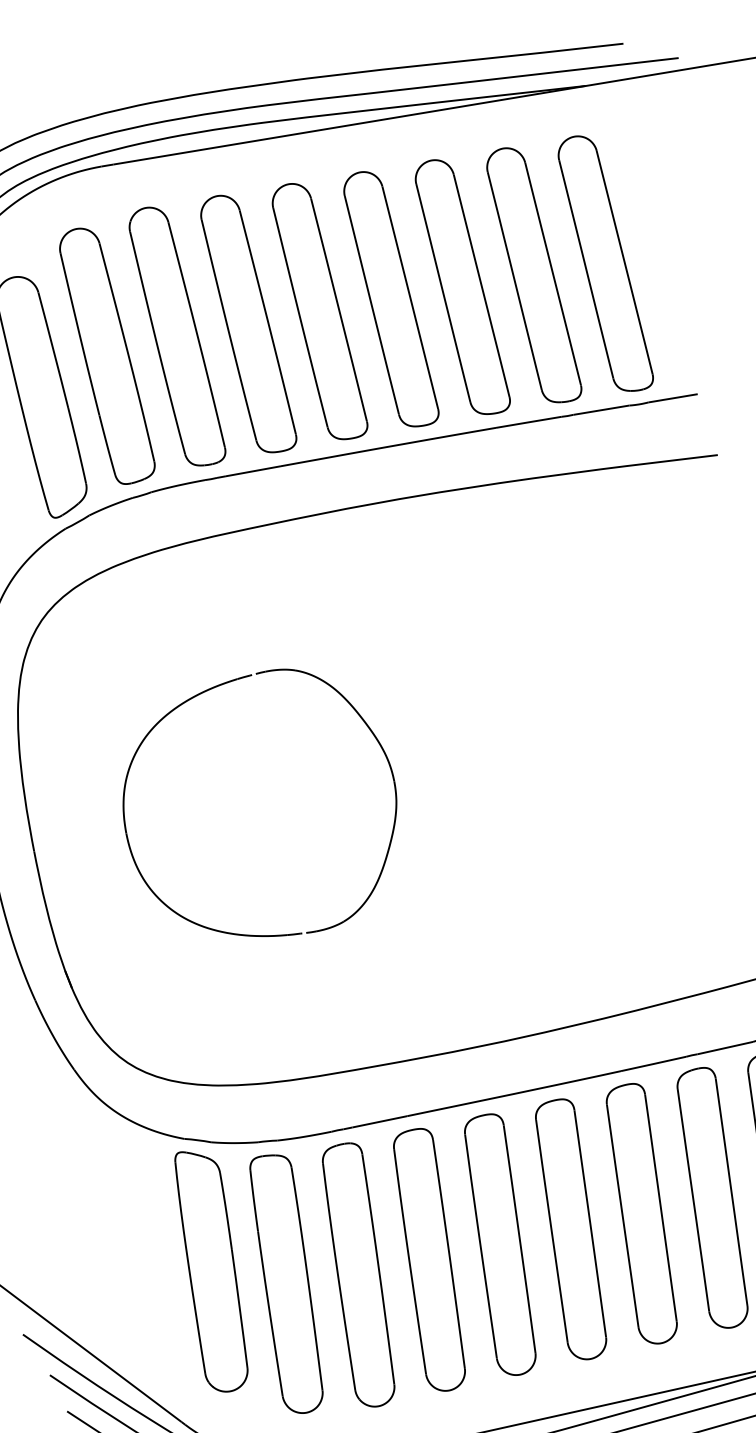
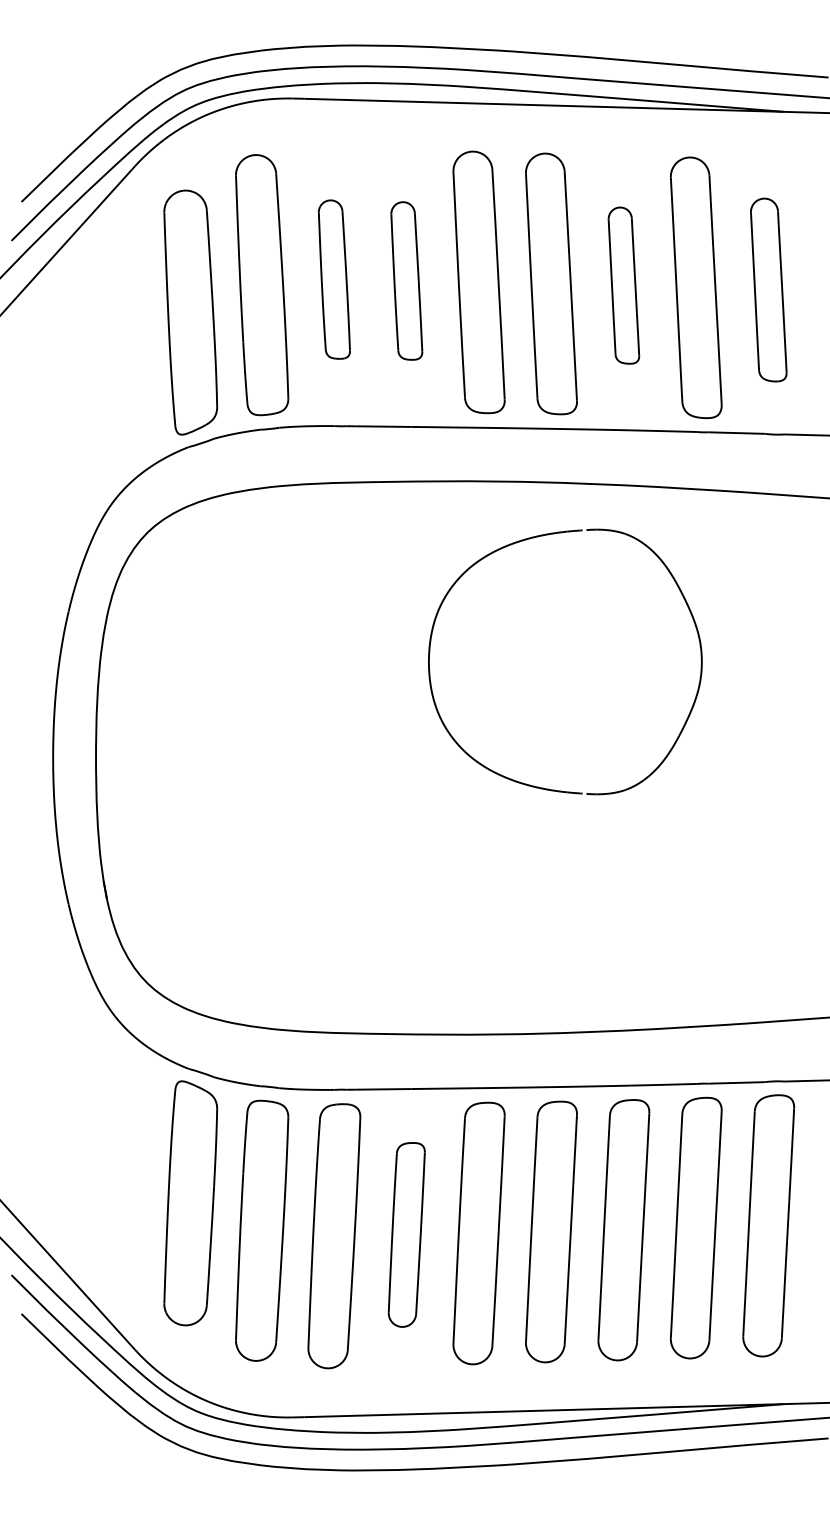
part: (604, 263) -> (768, 289), size x0.7
part: (461, 286) -> (623, 285), size x0.6
part: (247, 323) -> (406, 280), size x0.6
part: (176, 336) -> (334, 279), size x0.6
part: (206, 692) -> (534, 538), moved
part: (429, 1259) -> (406, 1234), size x0.7

